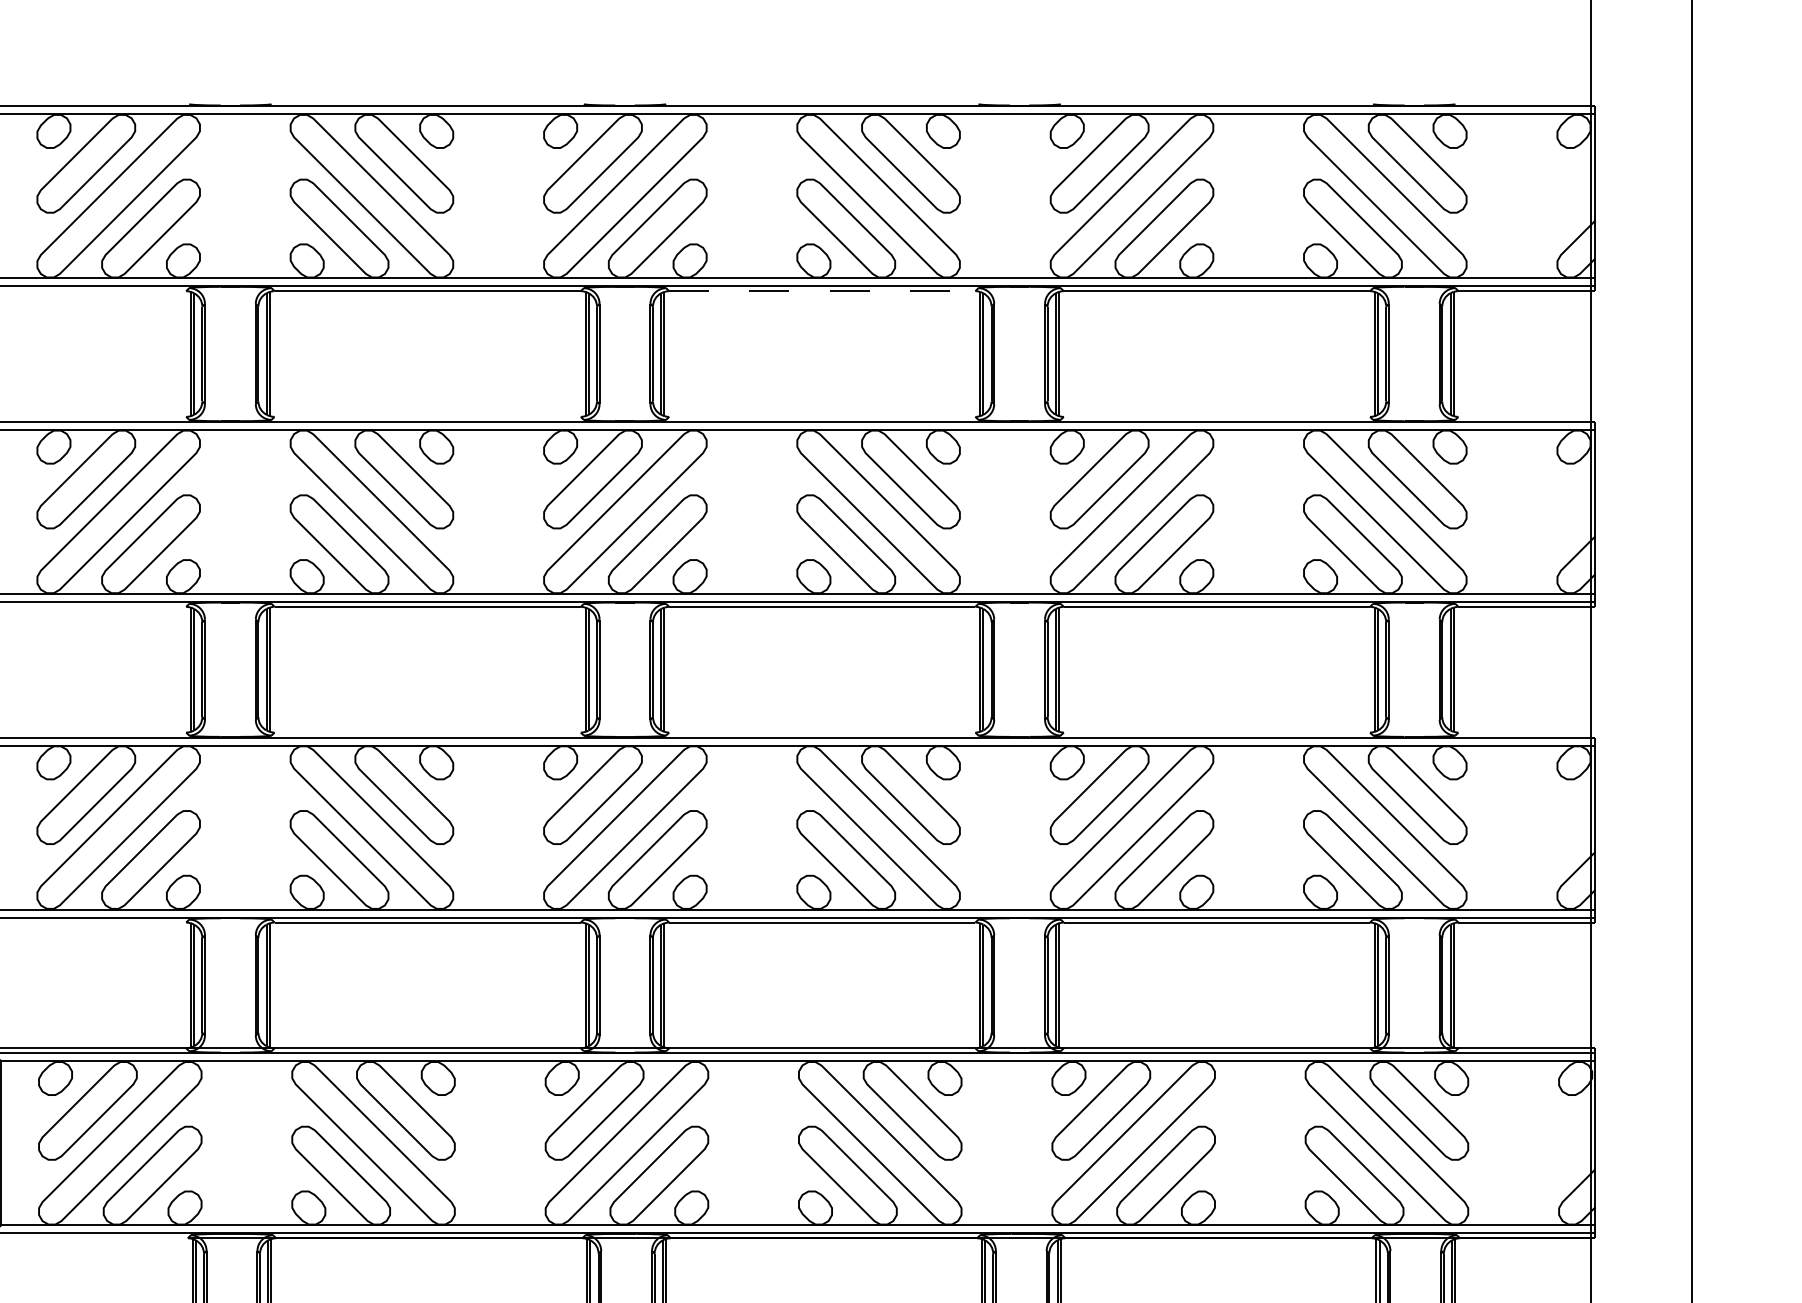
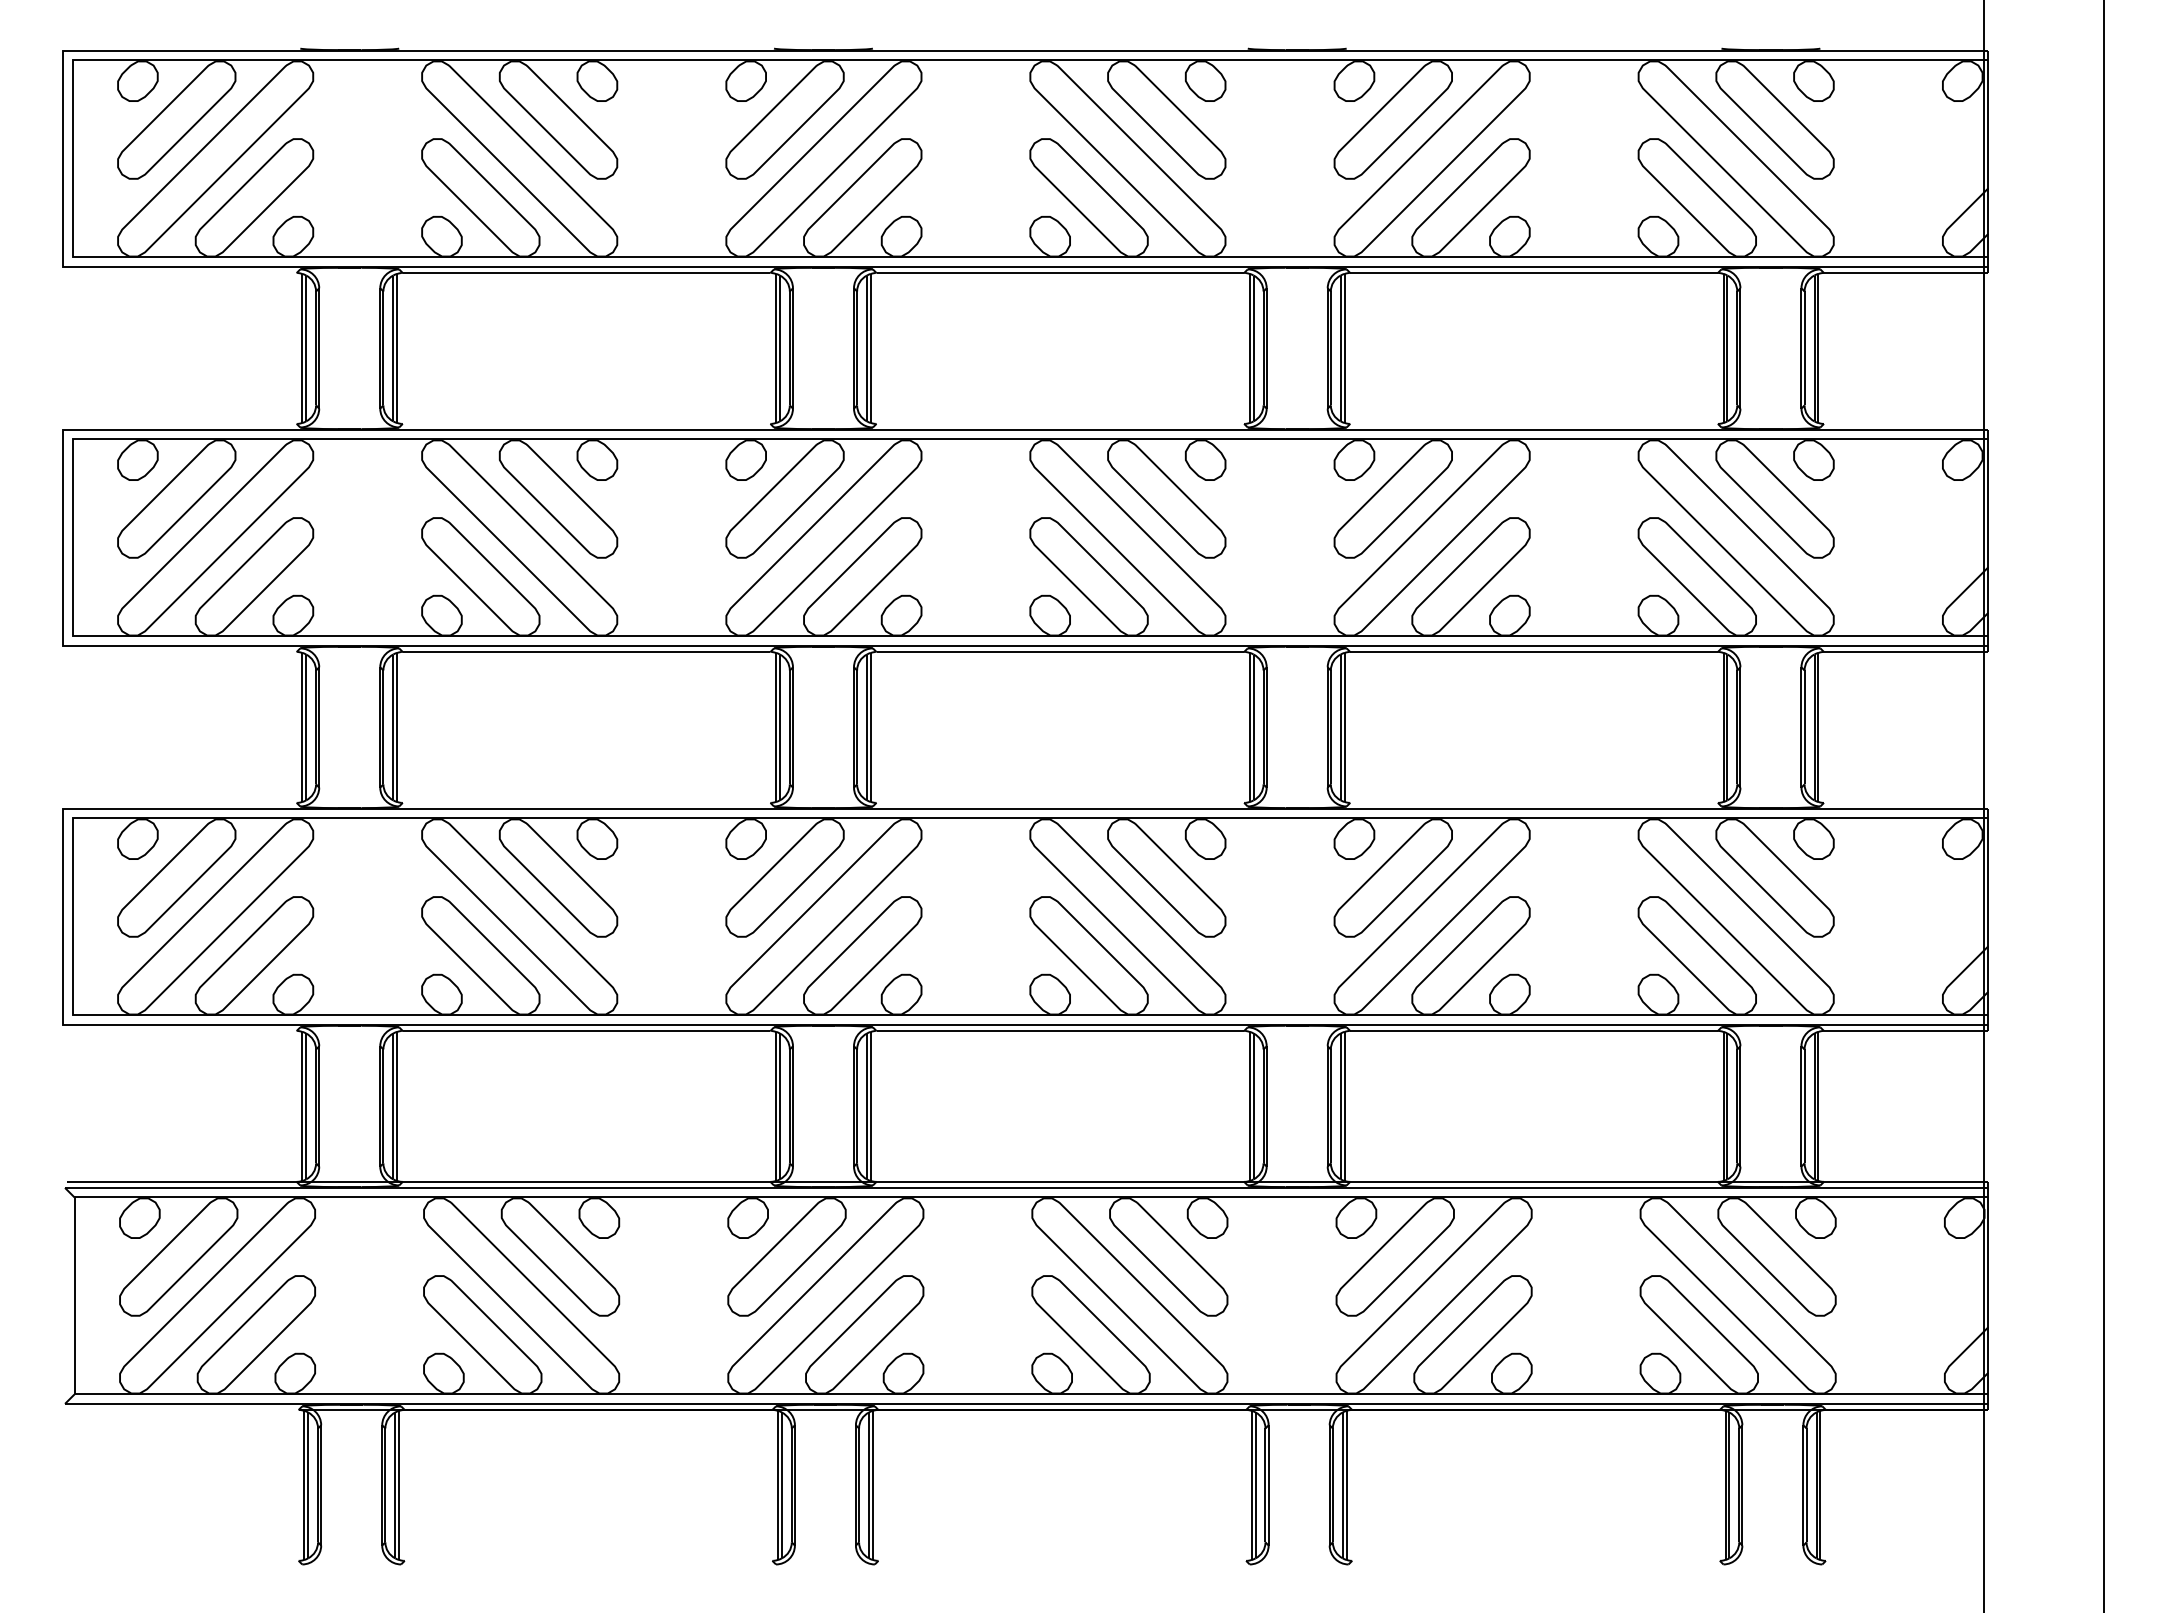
line: (822, 291) -> (1060, 273), dashed -> solid

